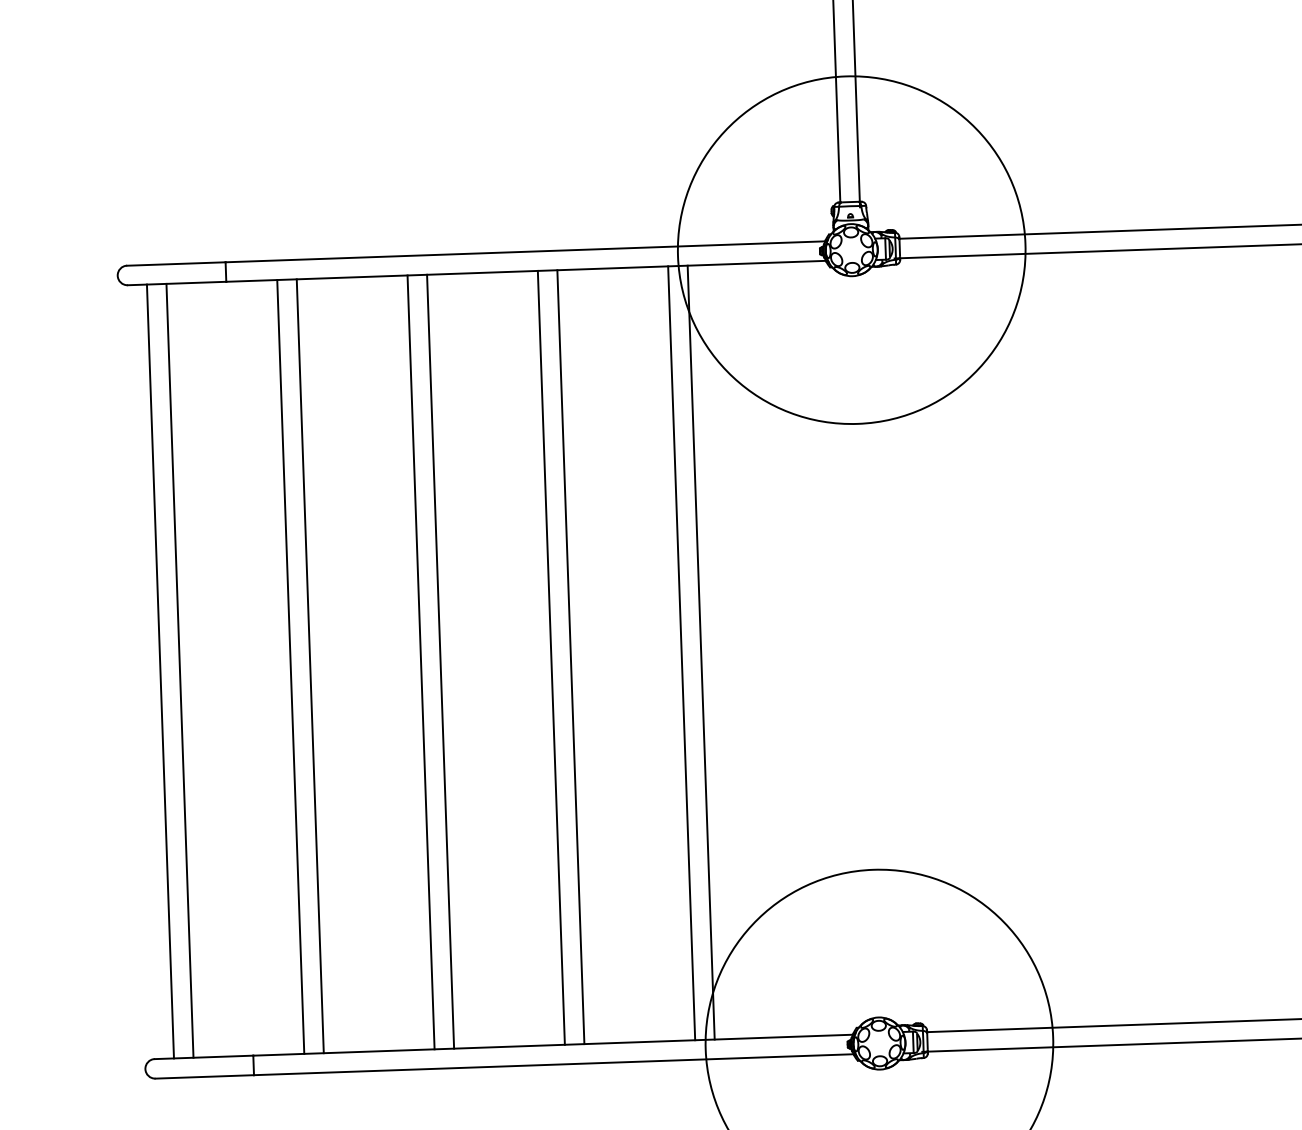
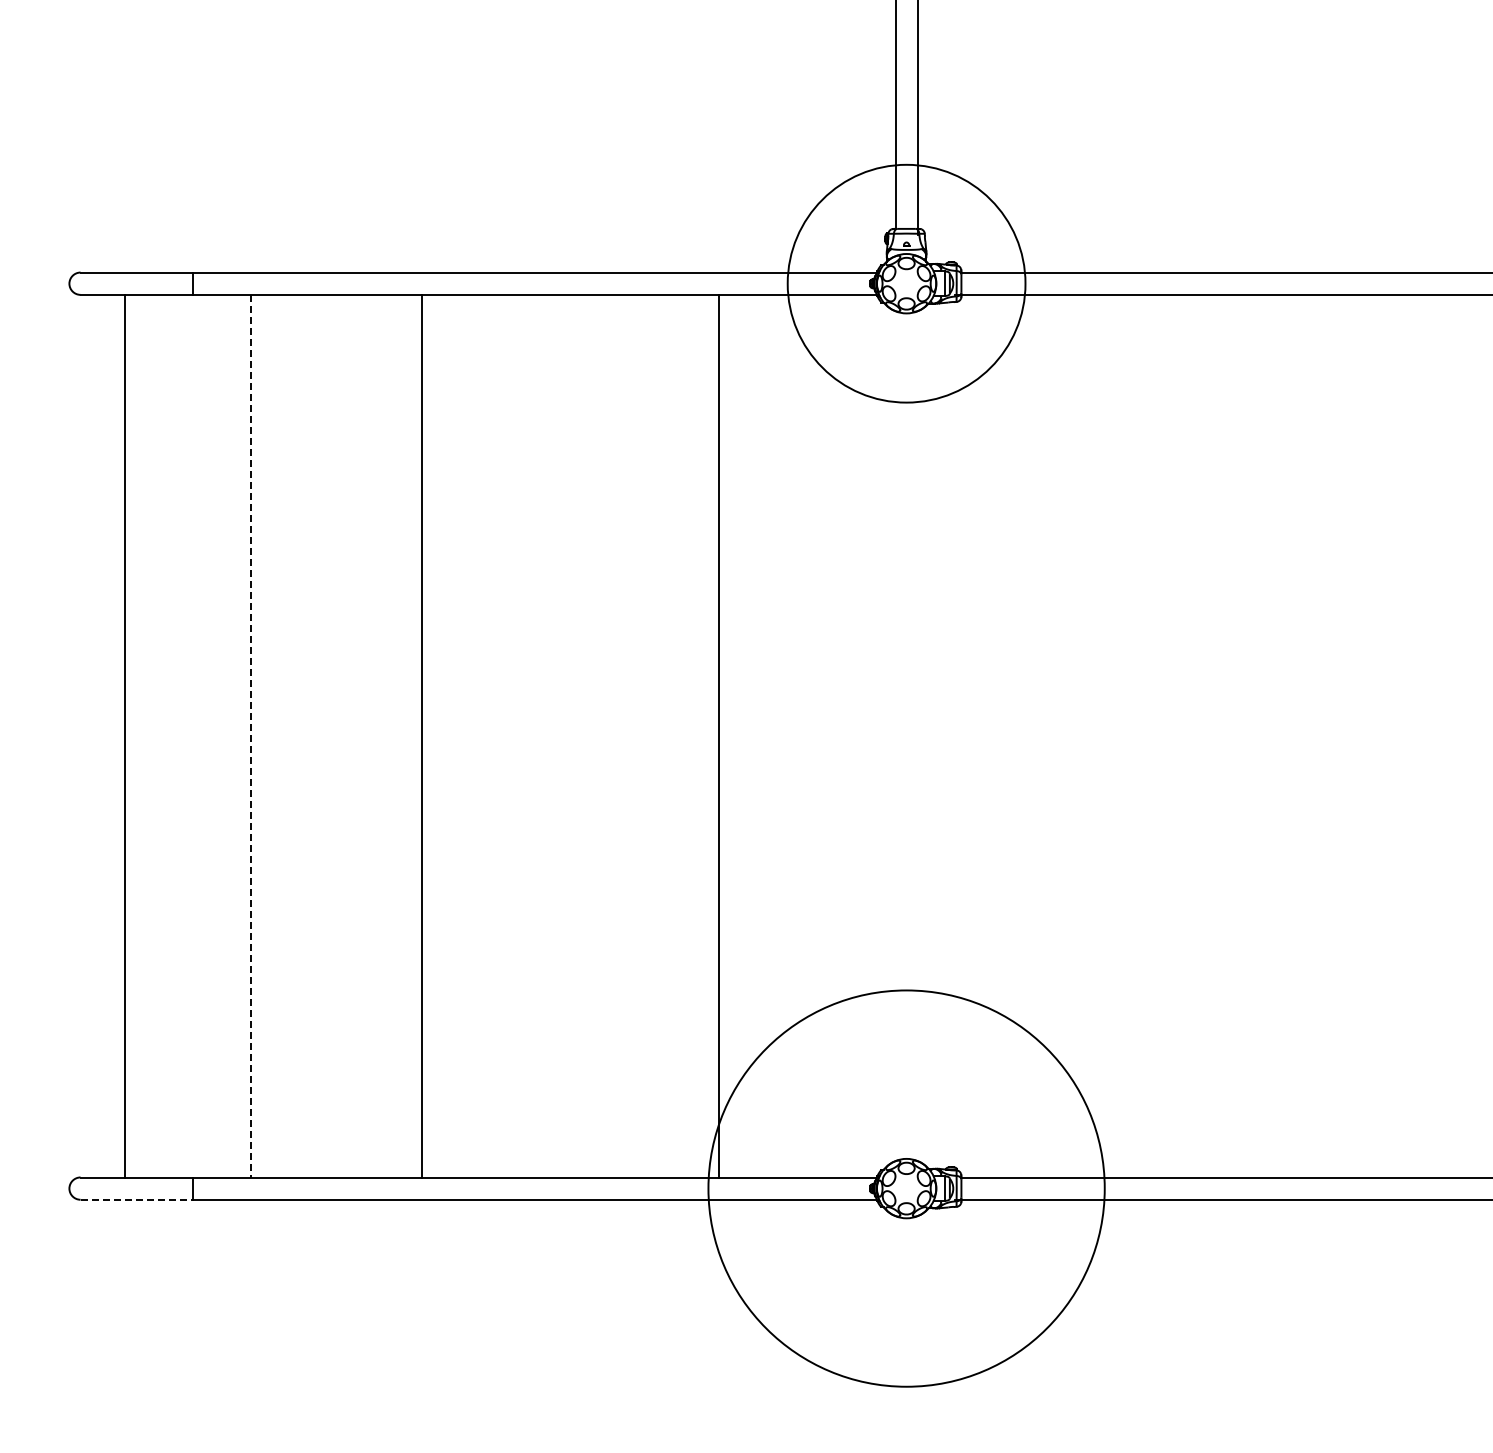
circle: (851, 249) -> (906, 283), size x0.6
line: (681, 652) -> (696, 735), removed
line: (570, 656) -> (570, 735), removed
line: (551, 657) -> (548, 735), removed
line: (420, 661) -> (399, 735), removed
line: (310, 665) -> (273, 735), removed
line: (290, 667) -> (250, 736), solid -> dashed
line: (160, 670) -> (102, 735), removed
line: (205, 1076) -> (137, 1199), solid -> dashed

